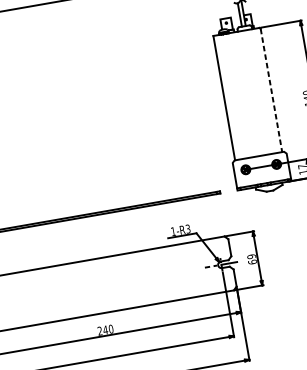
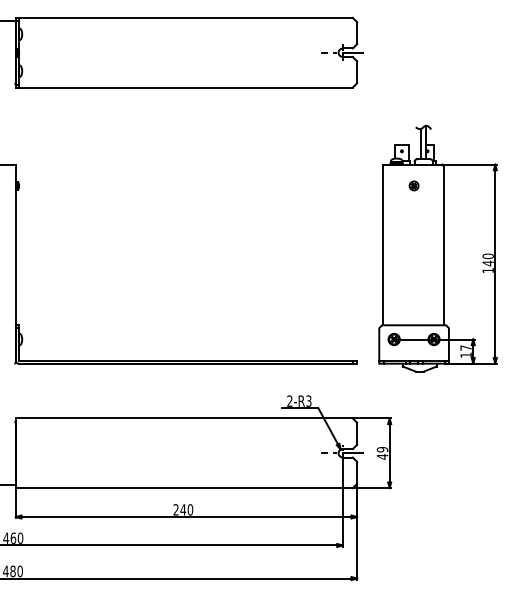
part: (239, 47) -> (413, 185), added
line: (271, 90) -> (443, 245), dashed -> solid
text: (173, 231) -> (289, 400), 1-R3 -> 2-R3
text: (252, 261) -> (382, 456), 69 -> 49

